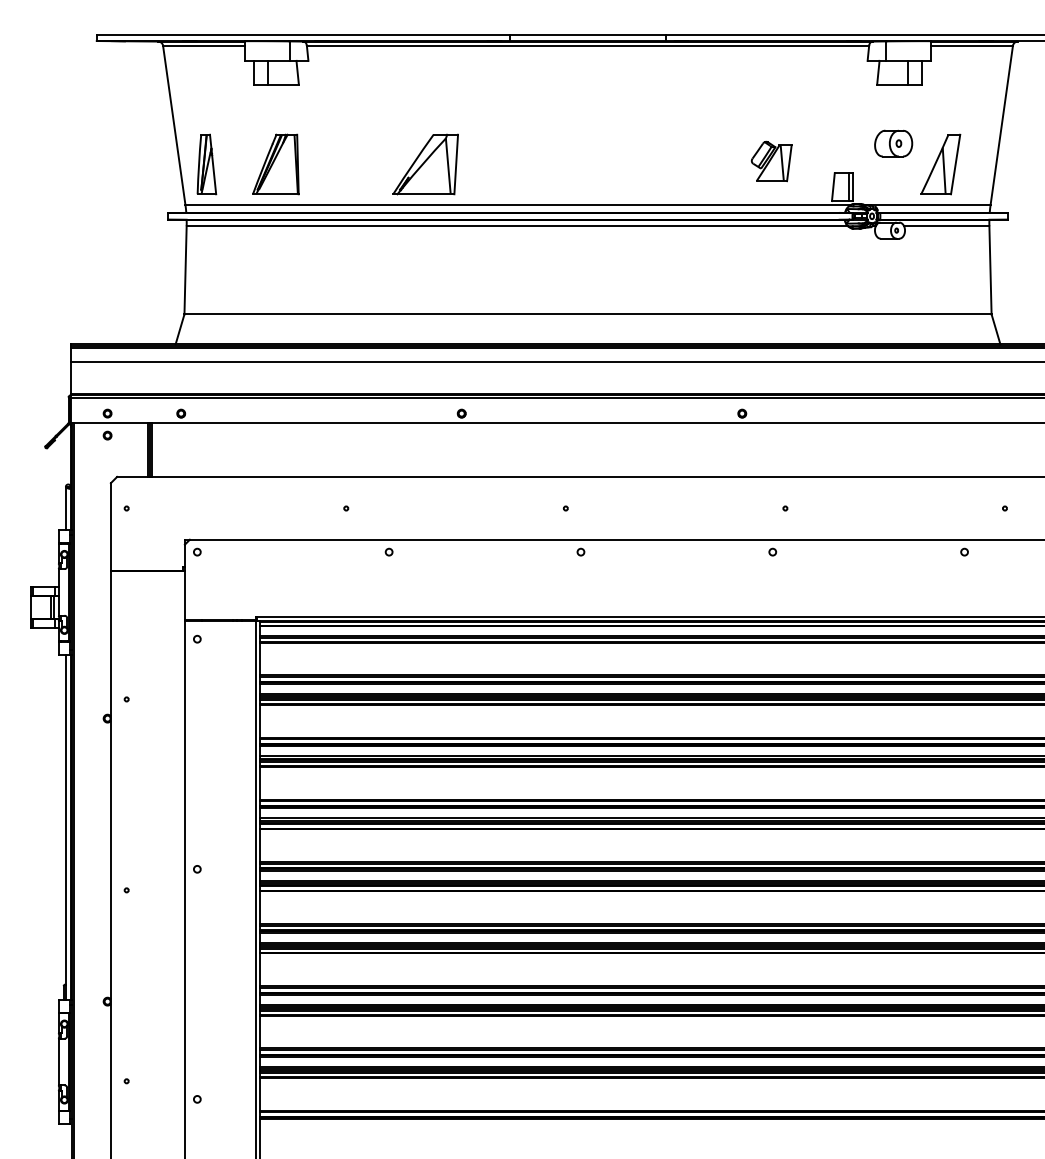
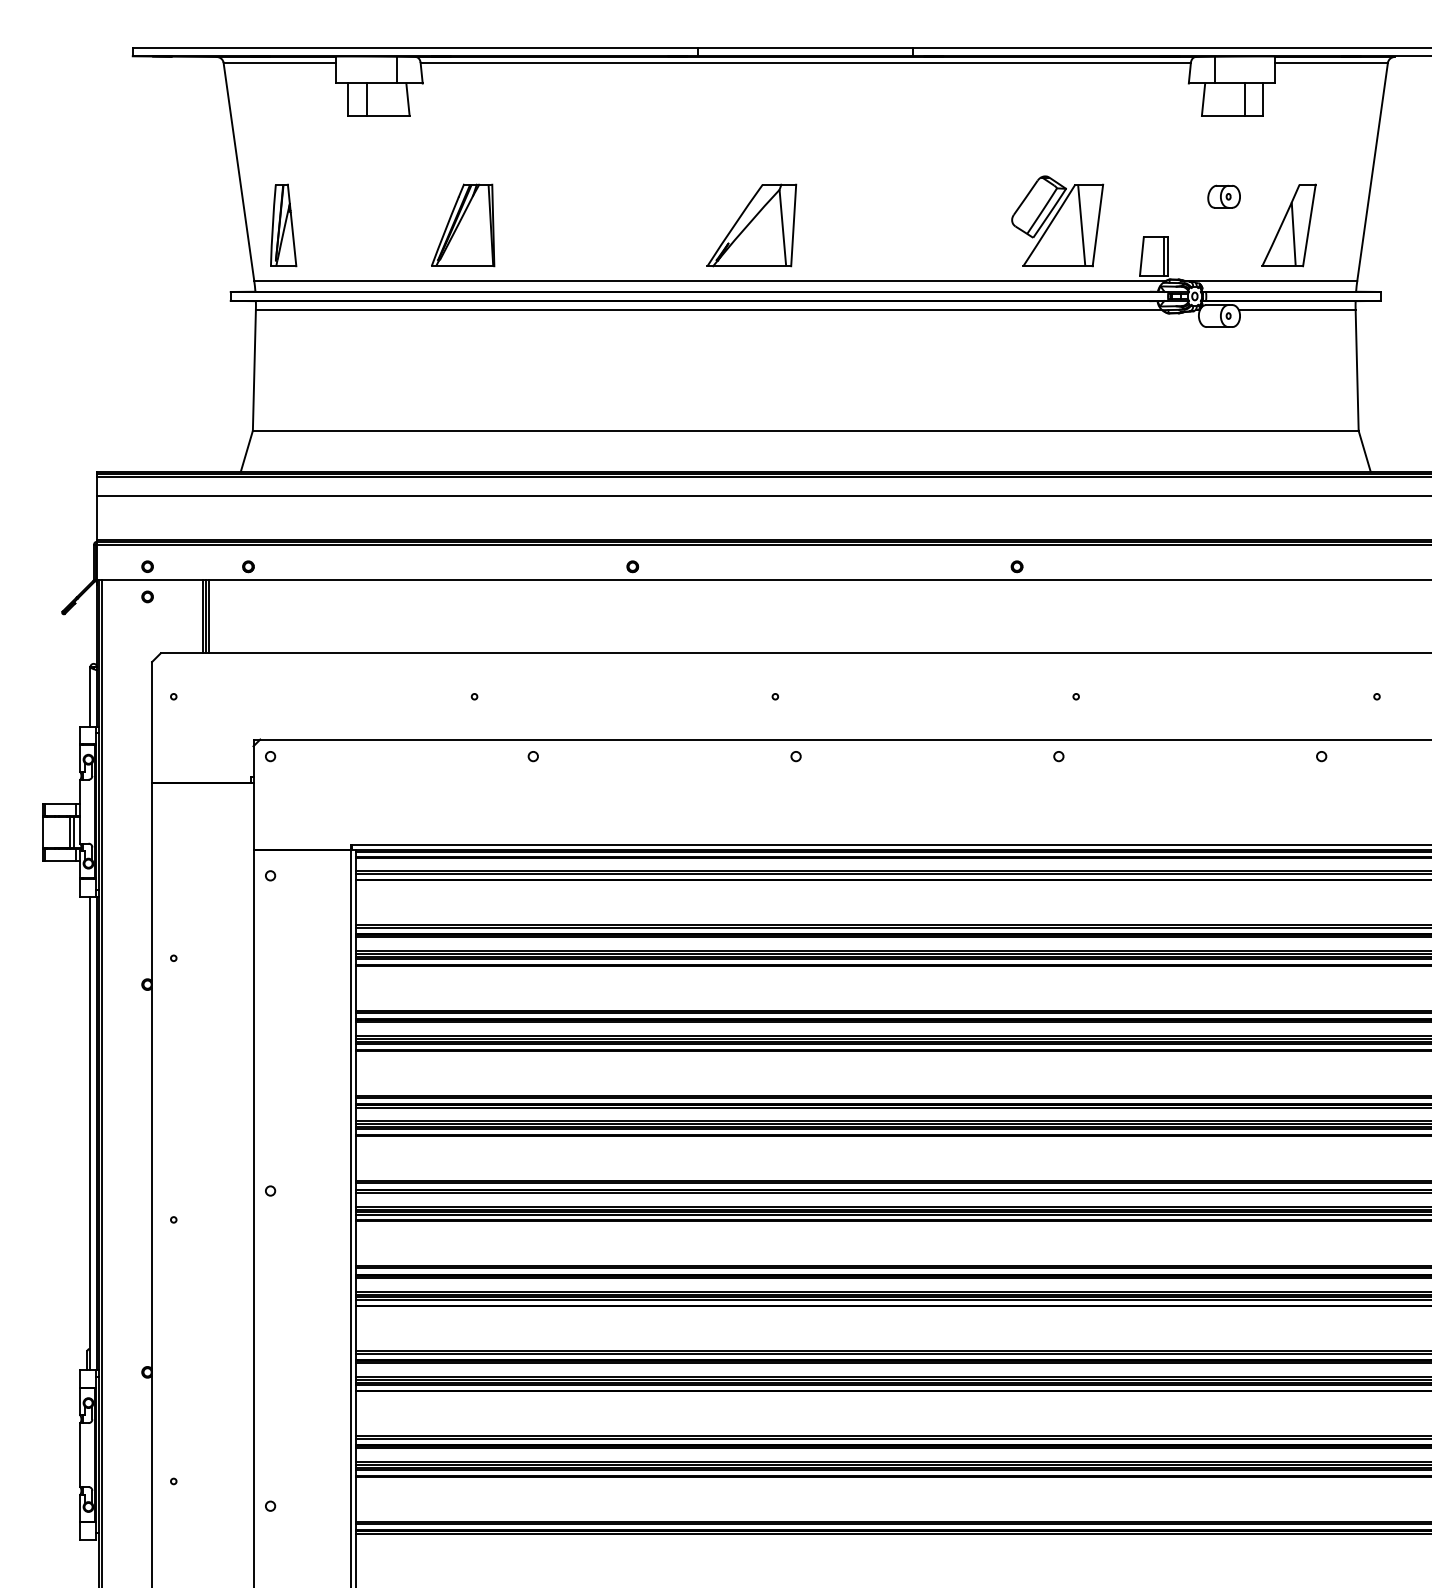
part: (892, 143) -> (1222, 196), size x0.62
part: (771, 161) -> (1057, 221), size x1.67
part: (275, 164) -> (462, 225), moved
part: (425, 164) -> (751, 225), moved

